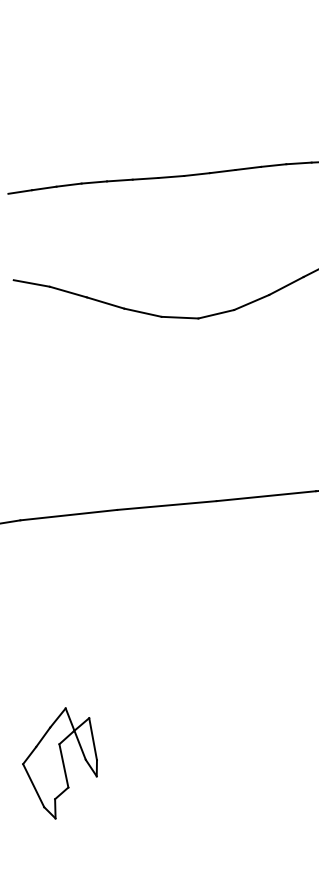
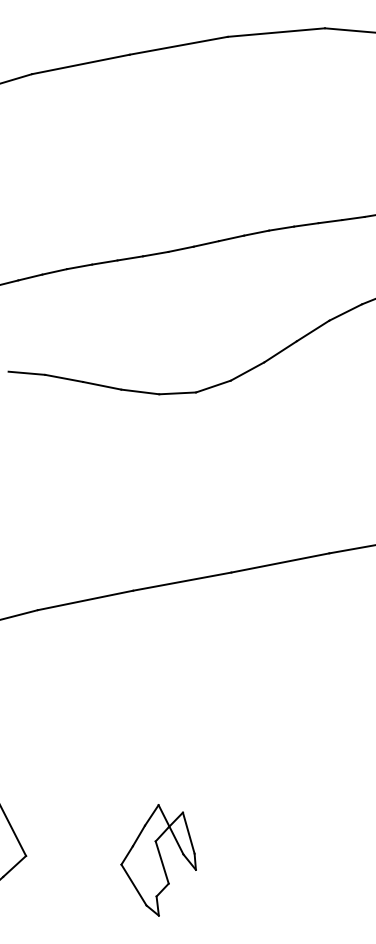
part: (60, 763) -> (158, 860), moved

